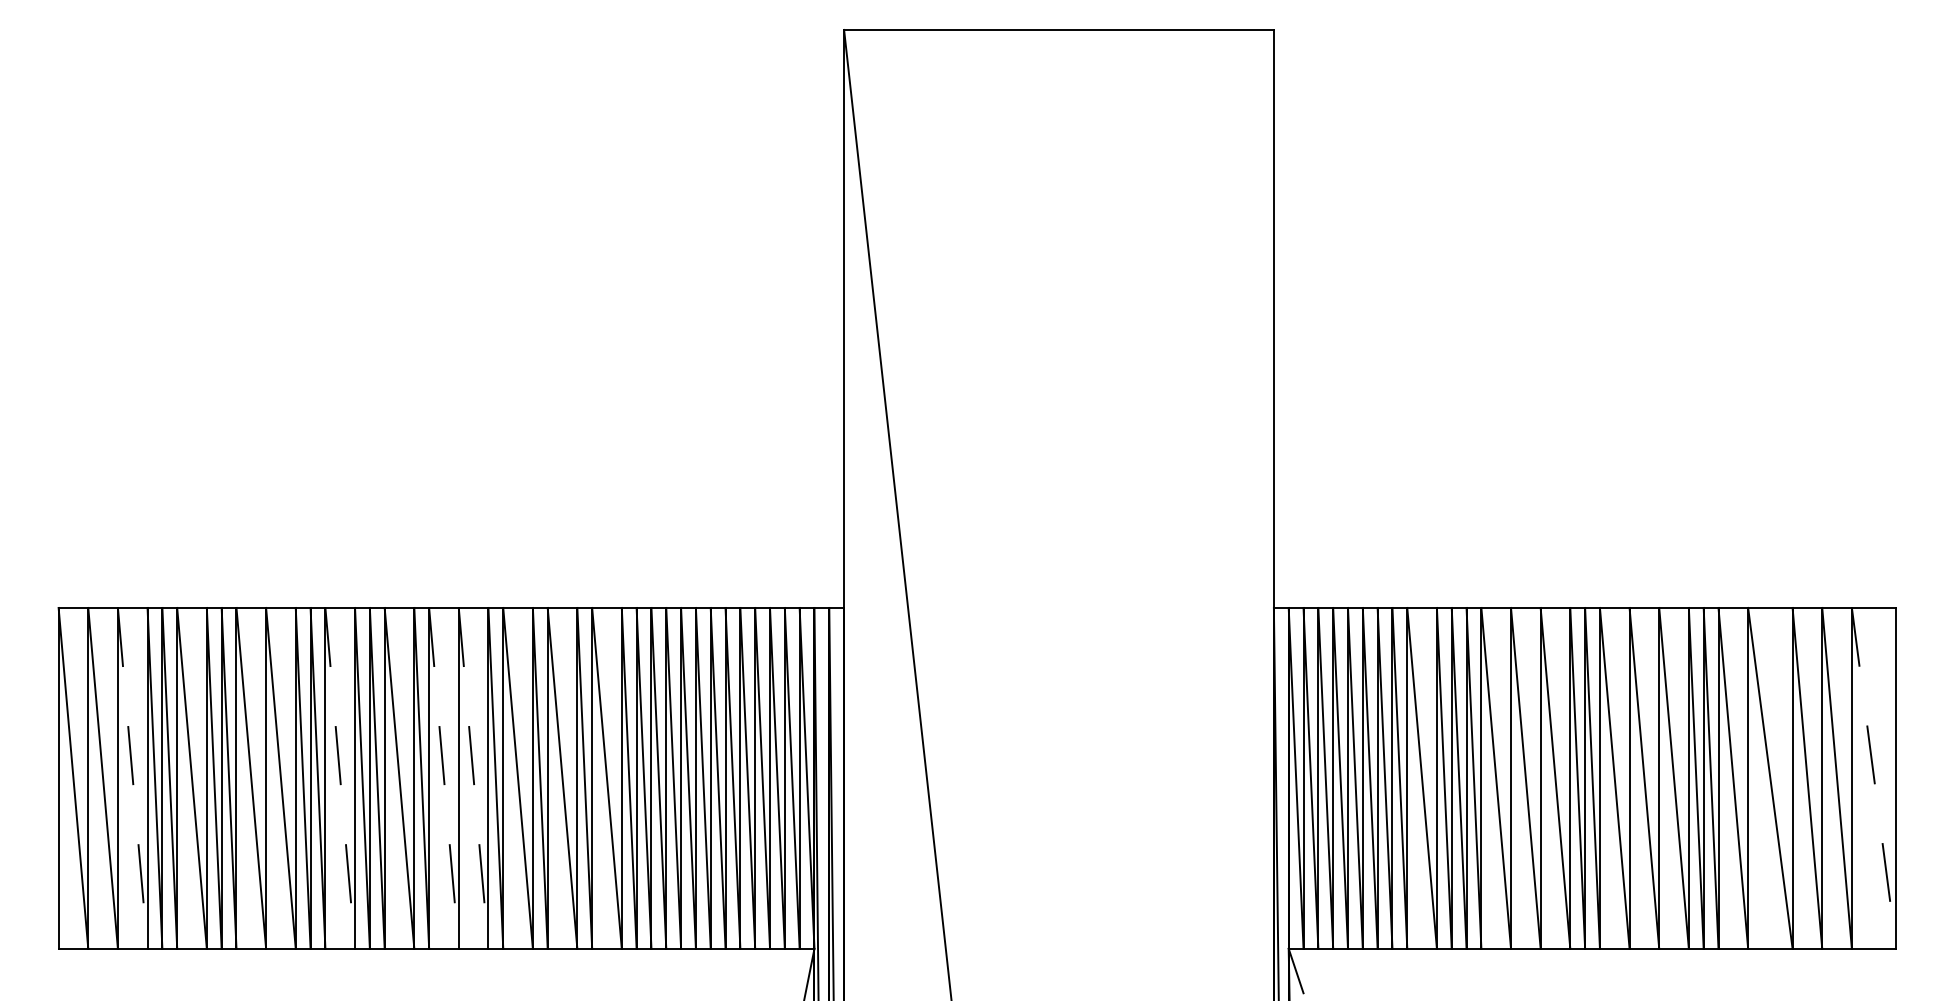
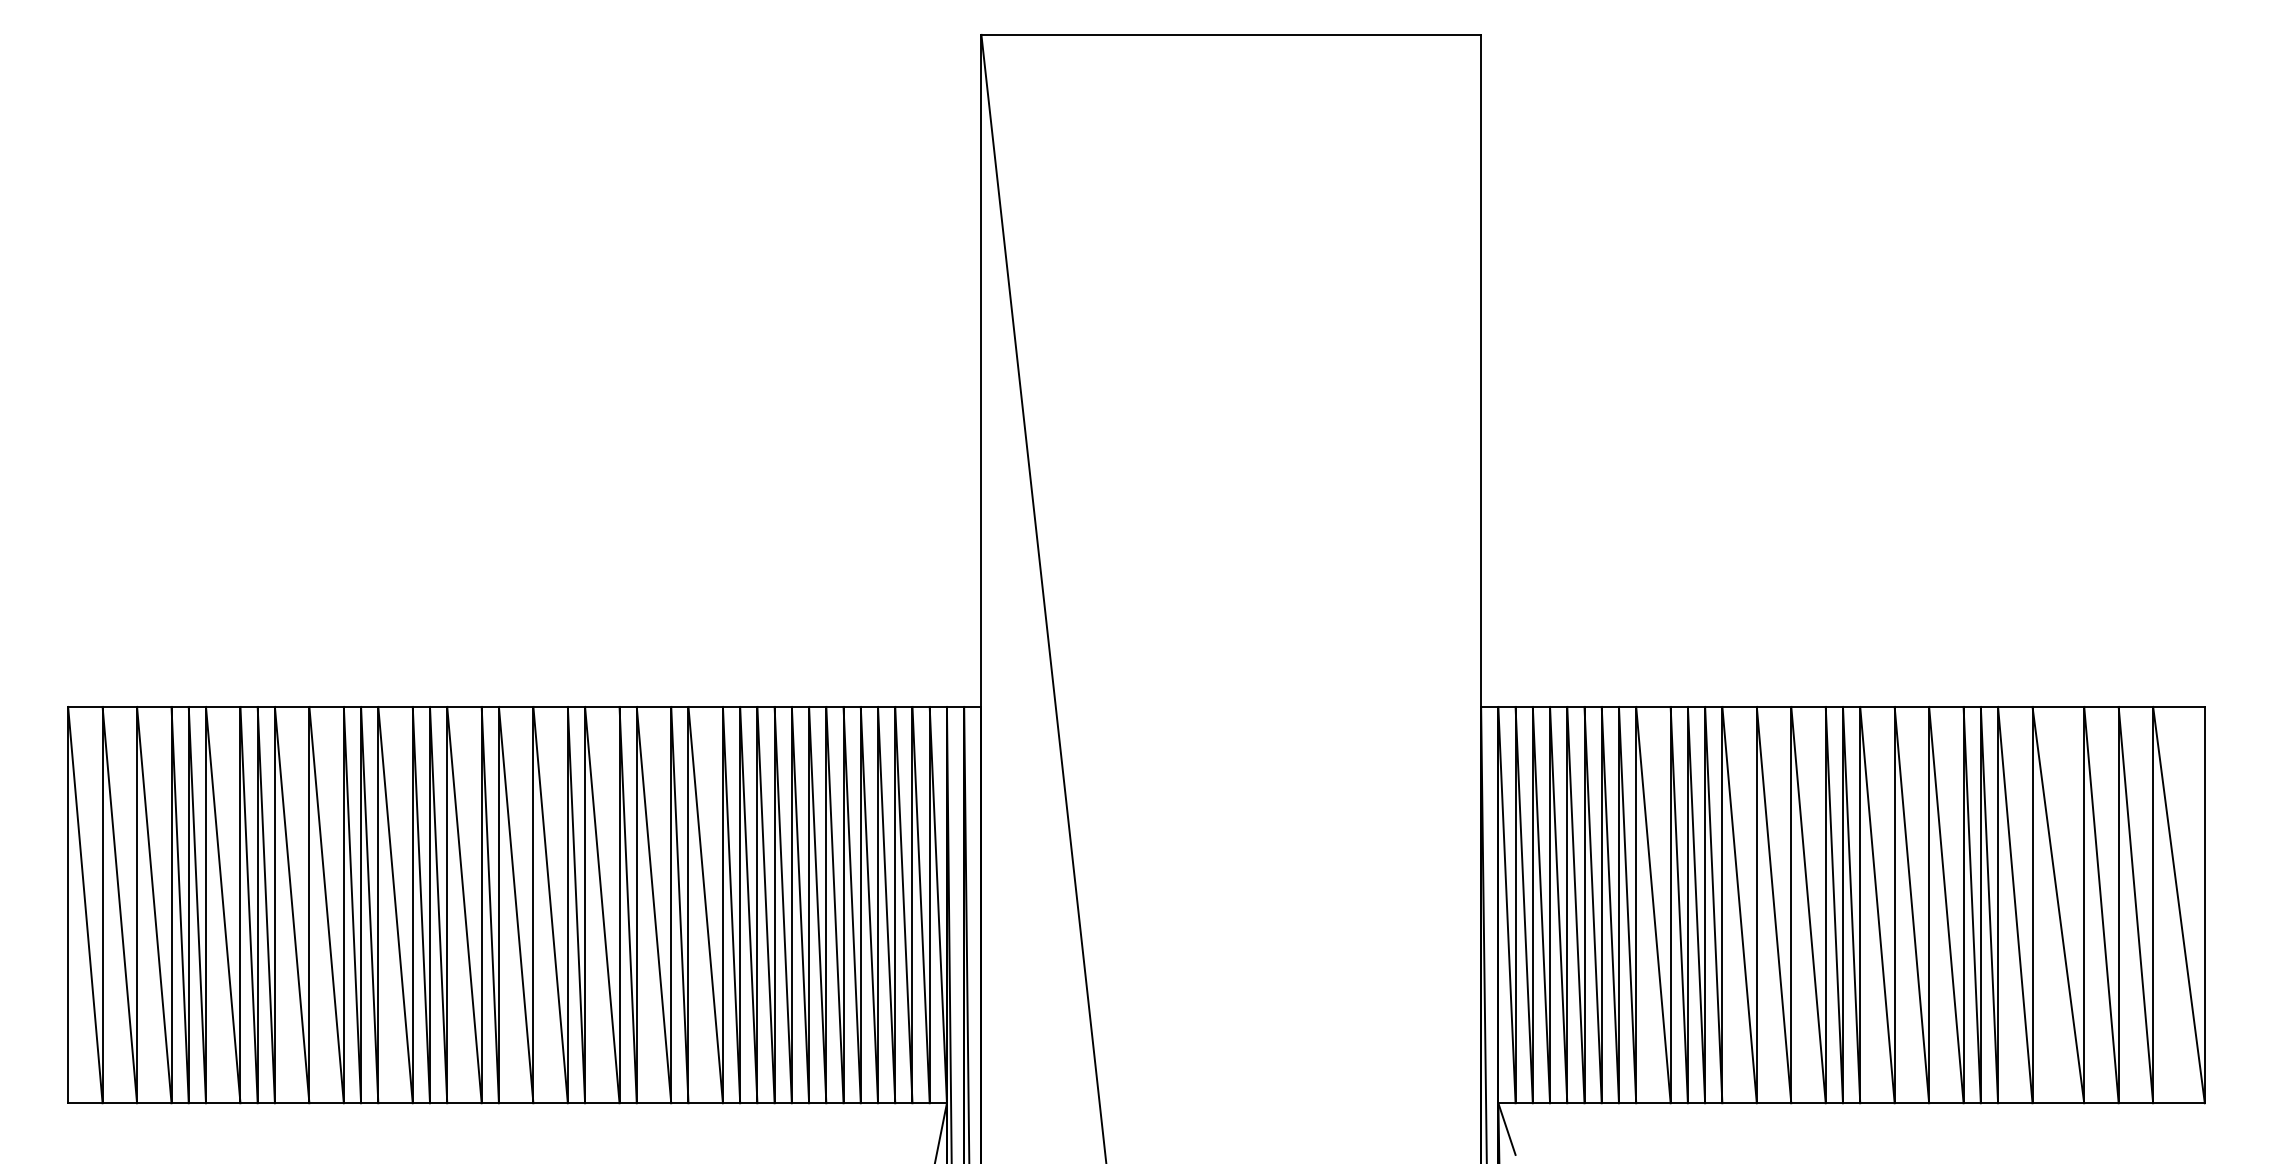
line: (132, 778) -> (154, 905), dashed -> solid
line: (340, 778) -> (395, 905), dashed -> solid
line: (444, 778) -> (516, 905), dashed -> solid
line: (473, 778) -> (550, 905), dashed -> solid
line: (1874, 778) -> (2179, 905), dashed -> solid

